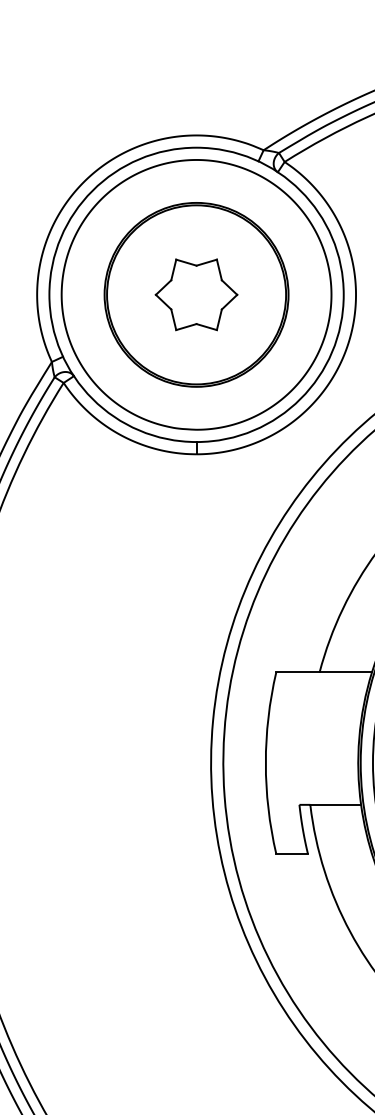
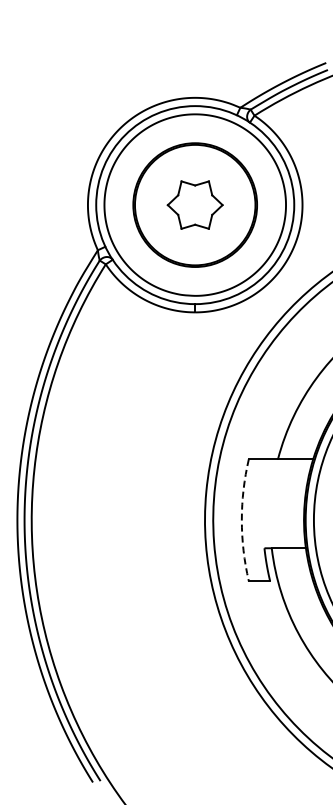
arc: (265, 763) -> (241, 520), solid -> dashed

